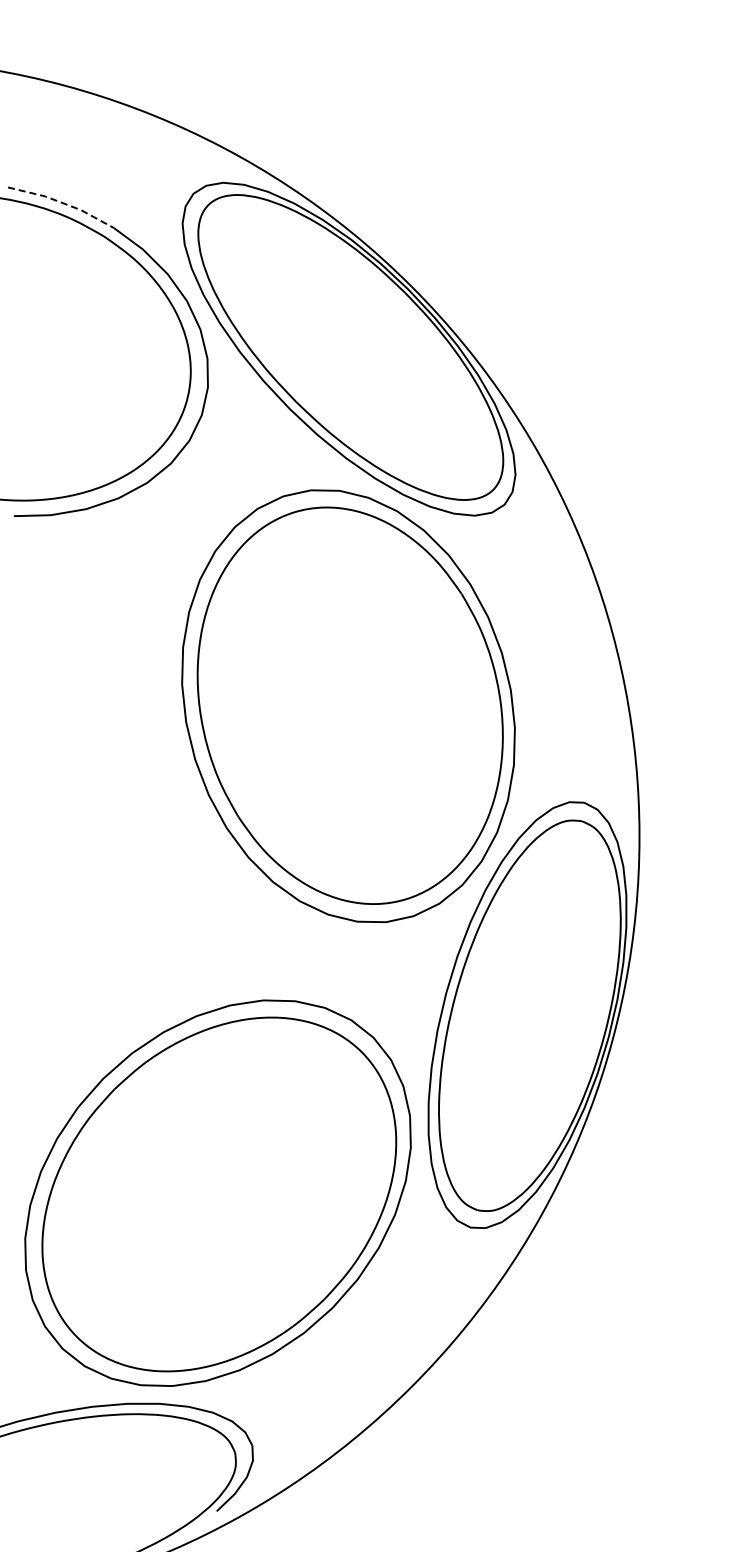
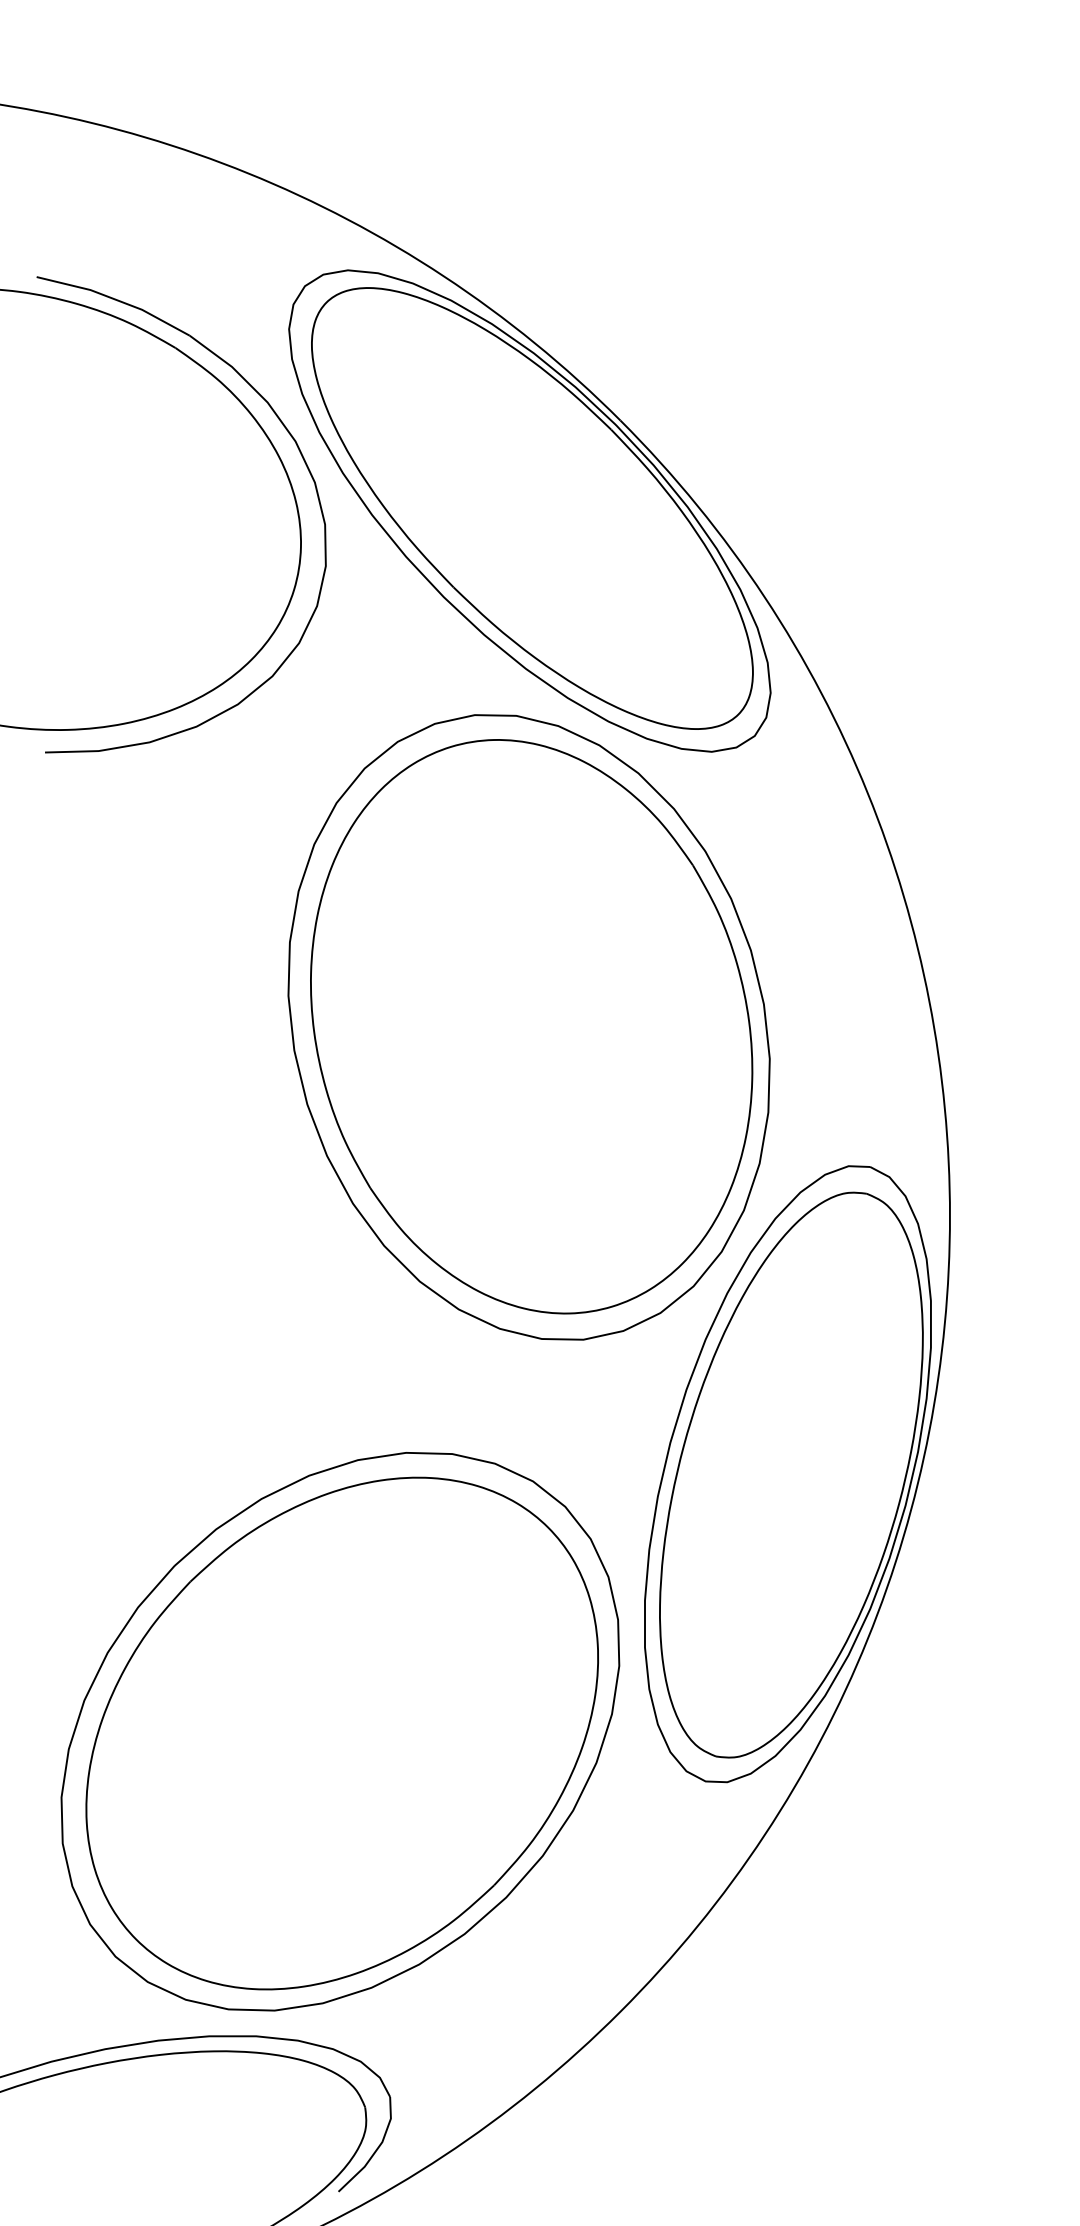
line: (62, 203) -> (115, 300), dashed -> solid

